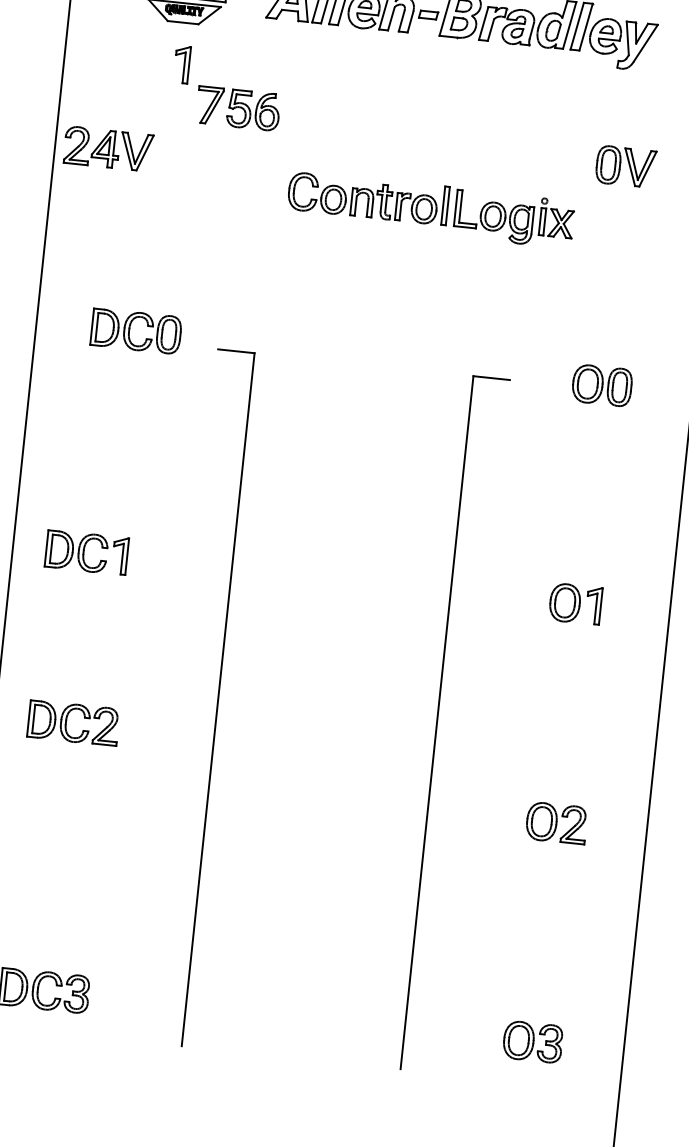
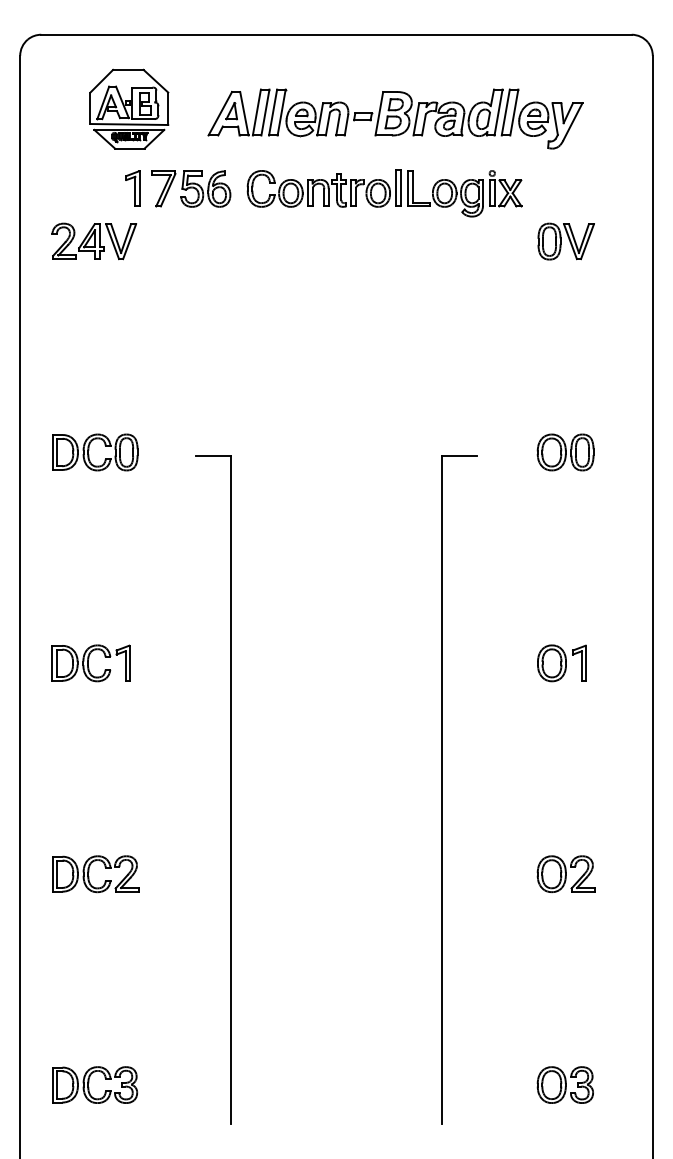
part: (238, 108) -> (191, 188), moved
part: (108, 149) -> (94, 241), moved
part: (430, 210) -> (384, 193), moved
part: (130, 328) -> (89, 450), moved
part: (67, 720) -> (89, 872), moved

